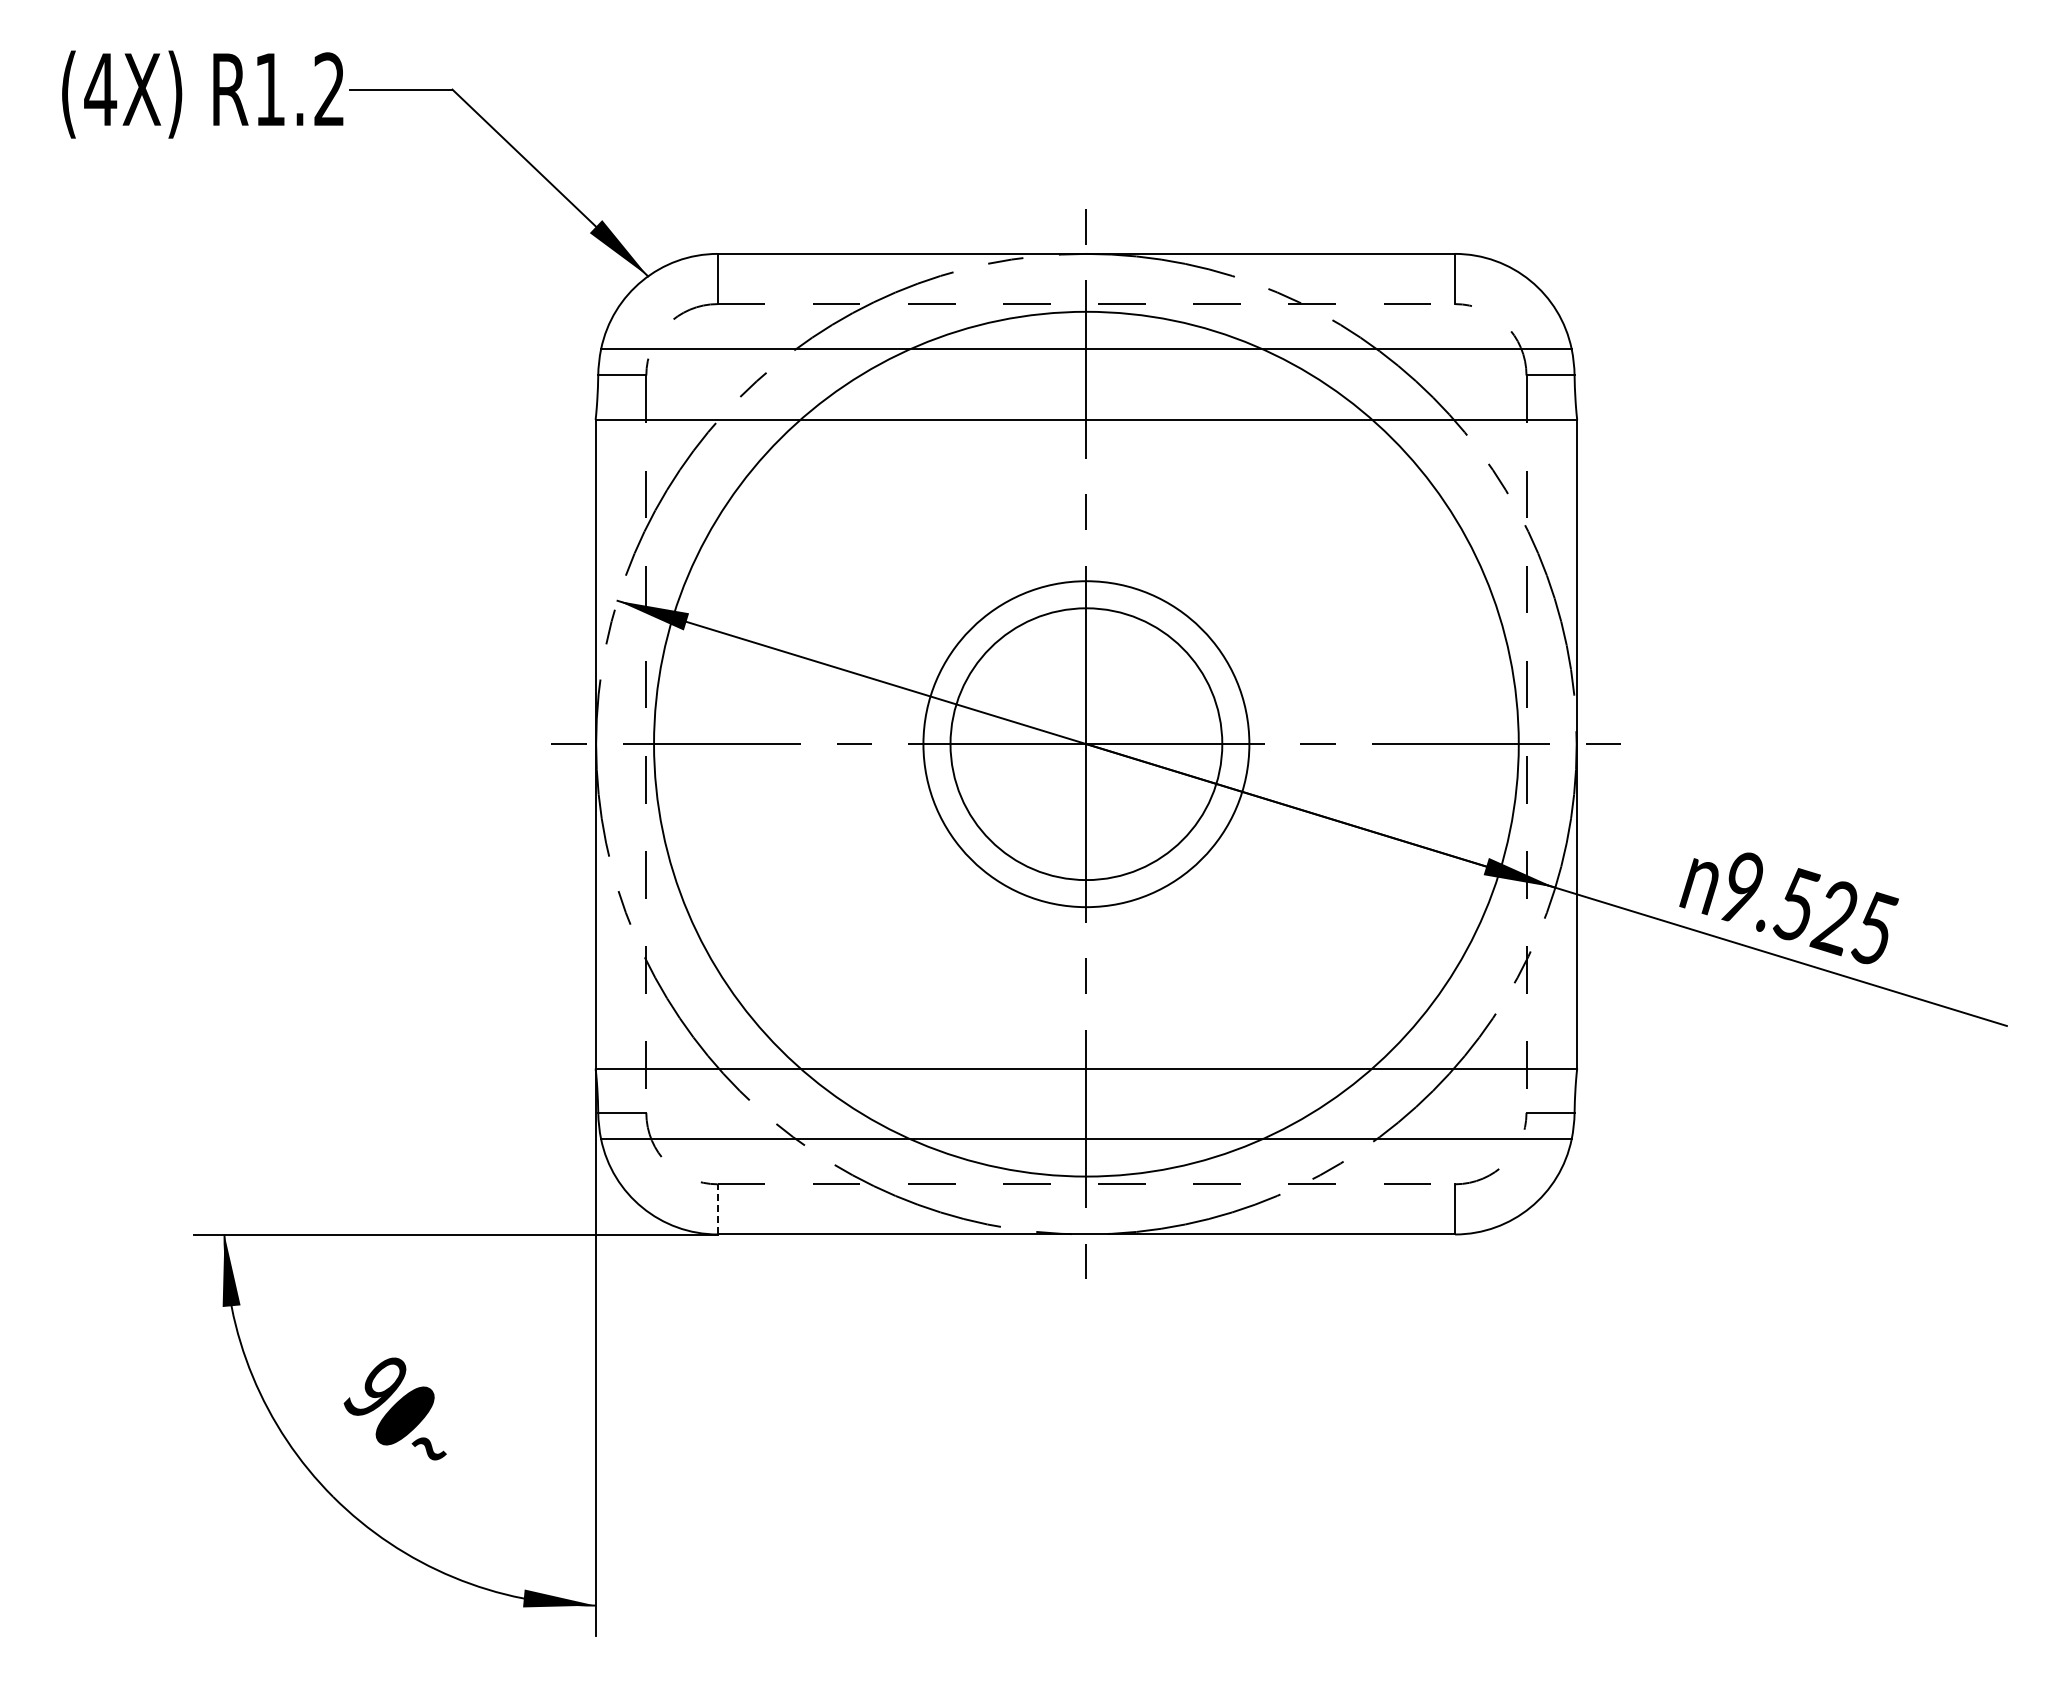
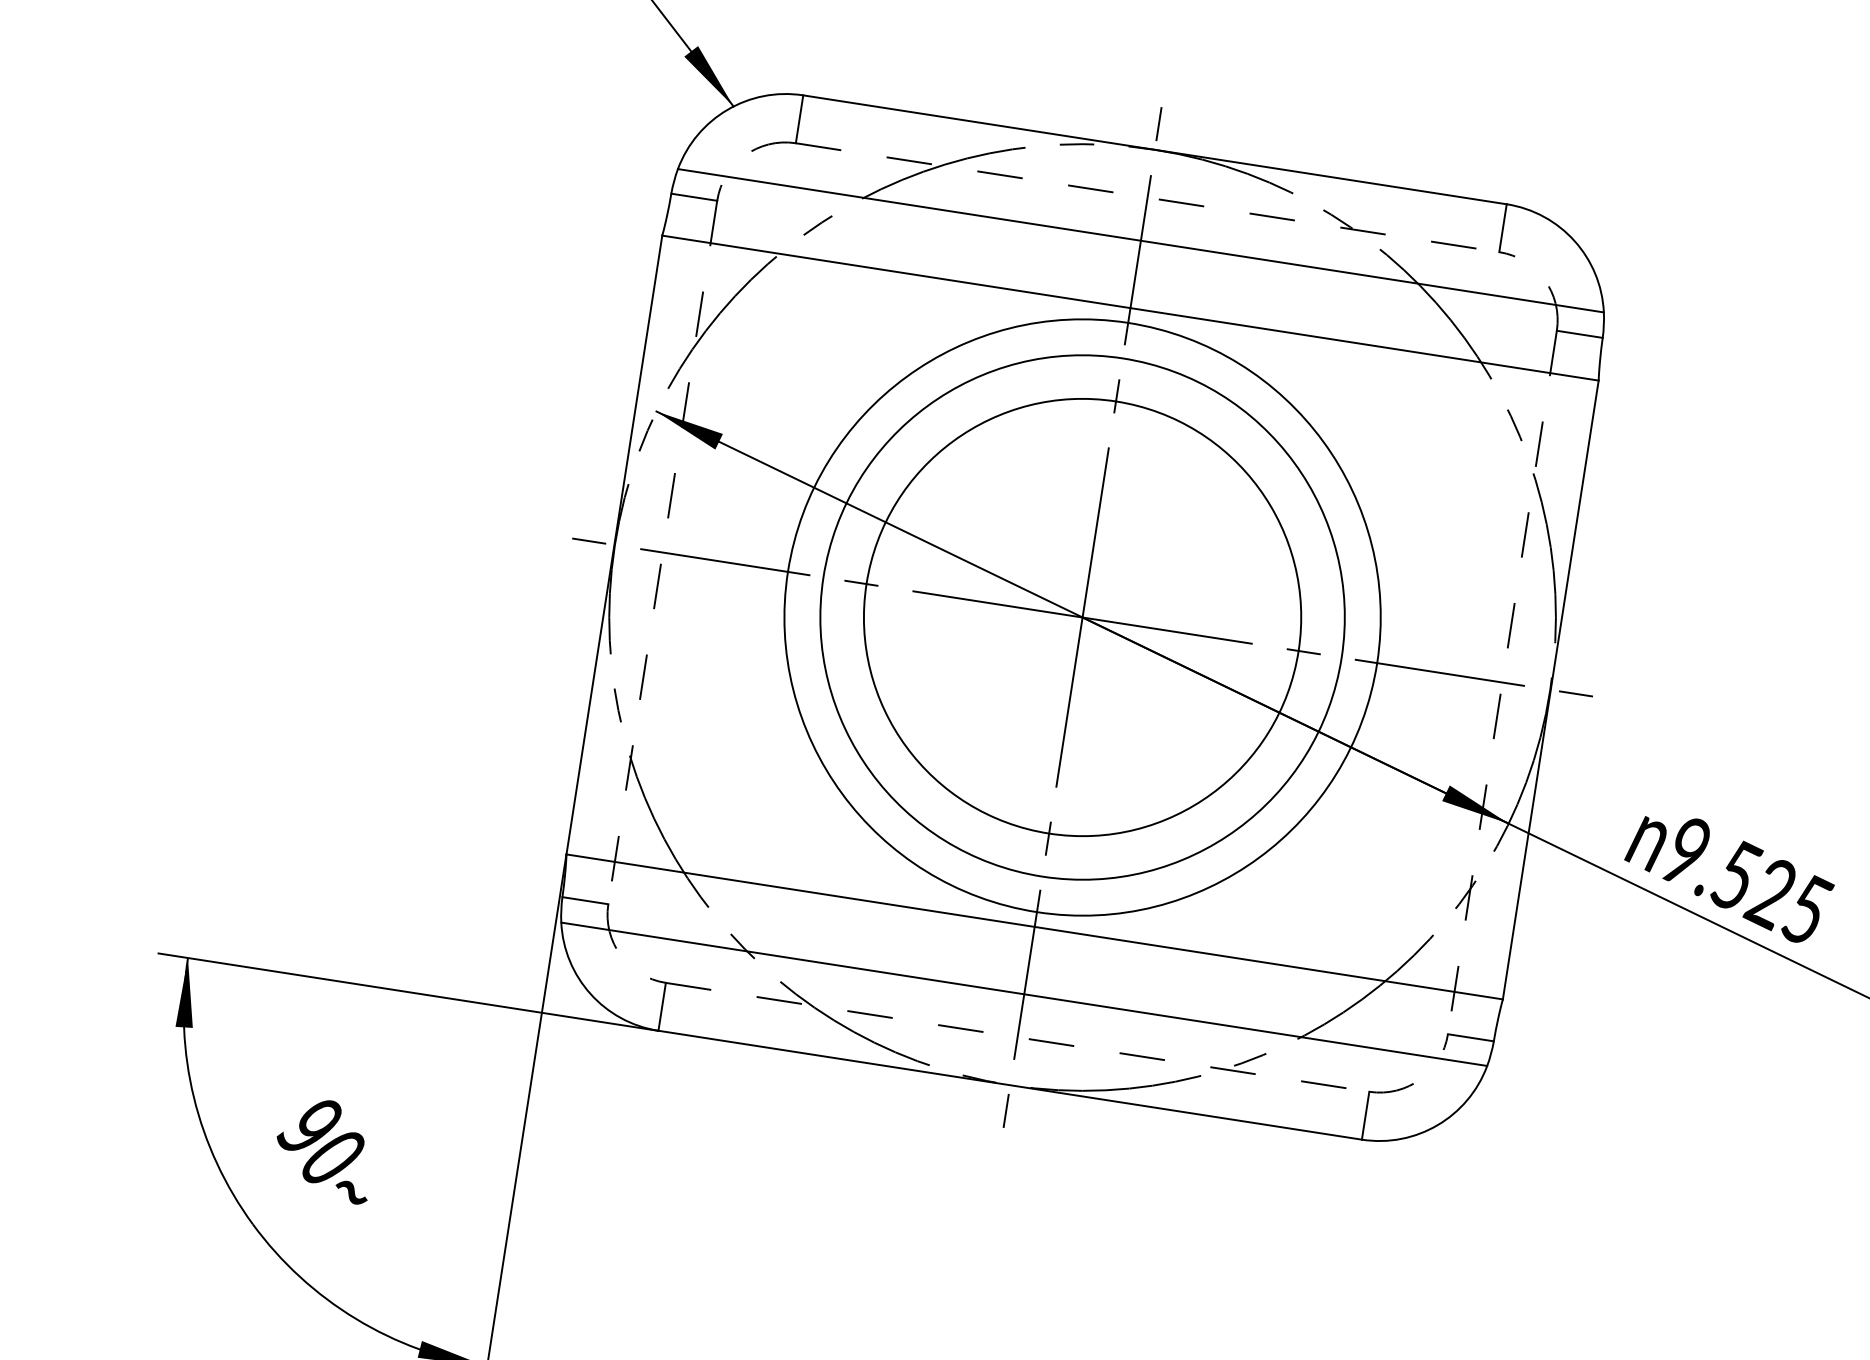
circle: (1085, 743) -> (1081, 616), size x1.67
circle: (1086, 743) -> (1082, 616), size x1.67
circle: (1086, 744) -> (1082, 617), size x0.71
line: (717, 1208) -> (662, 1005), dashed -> solid

